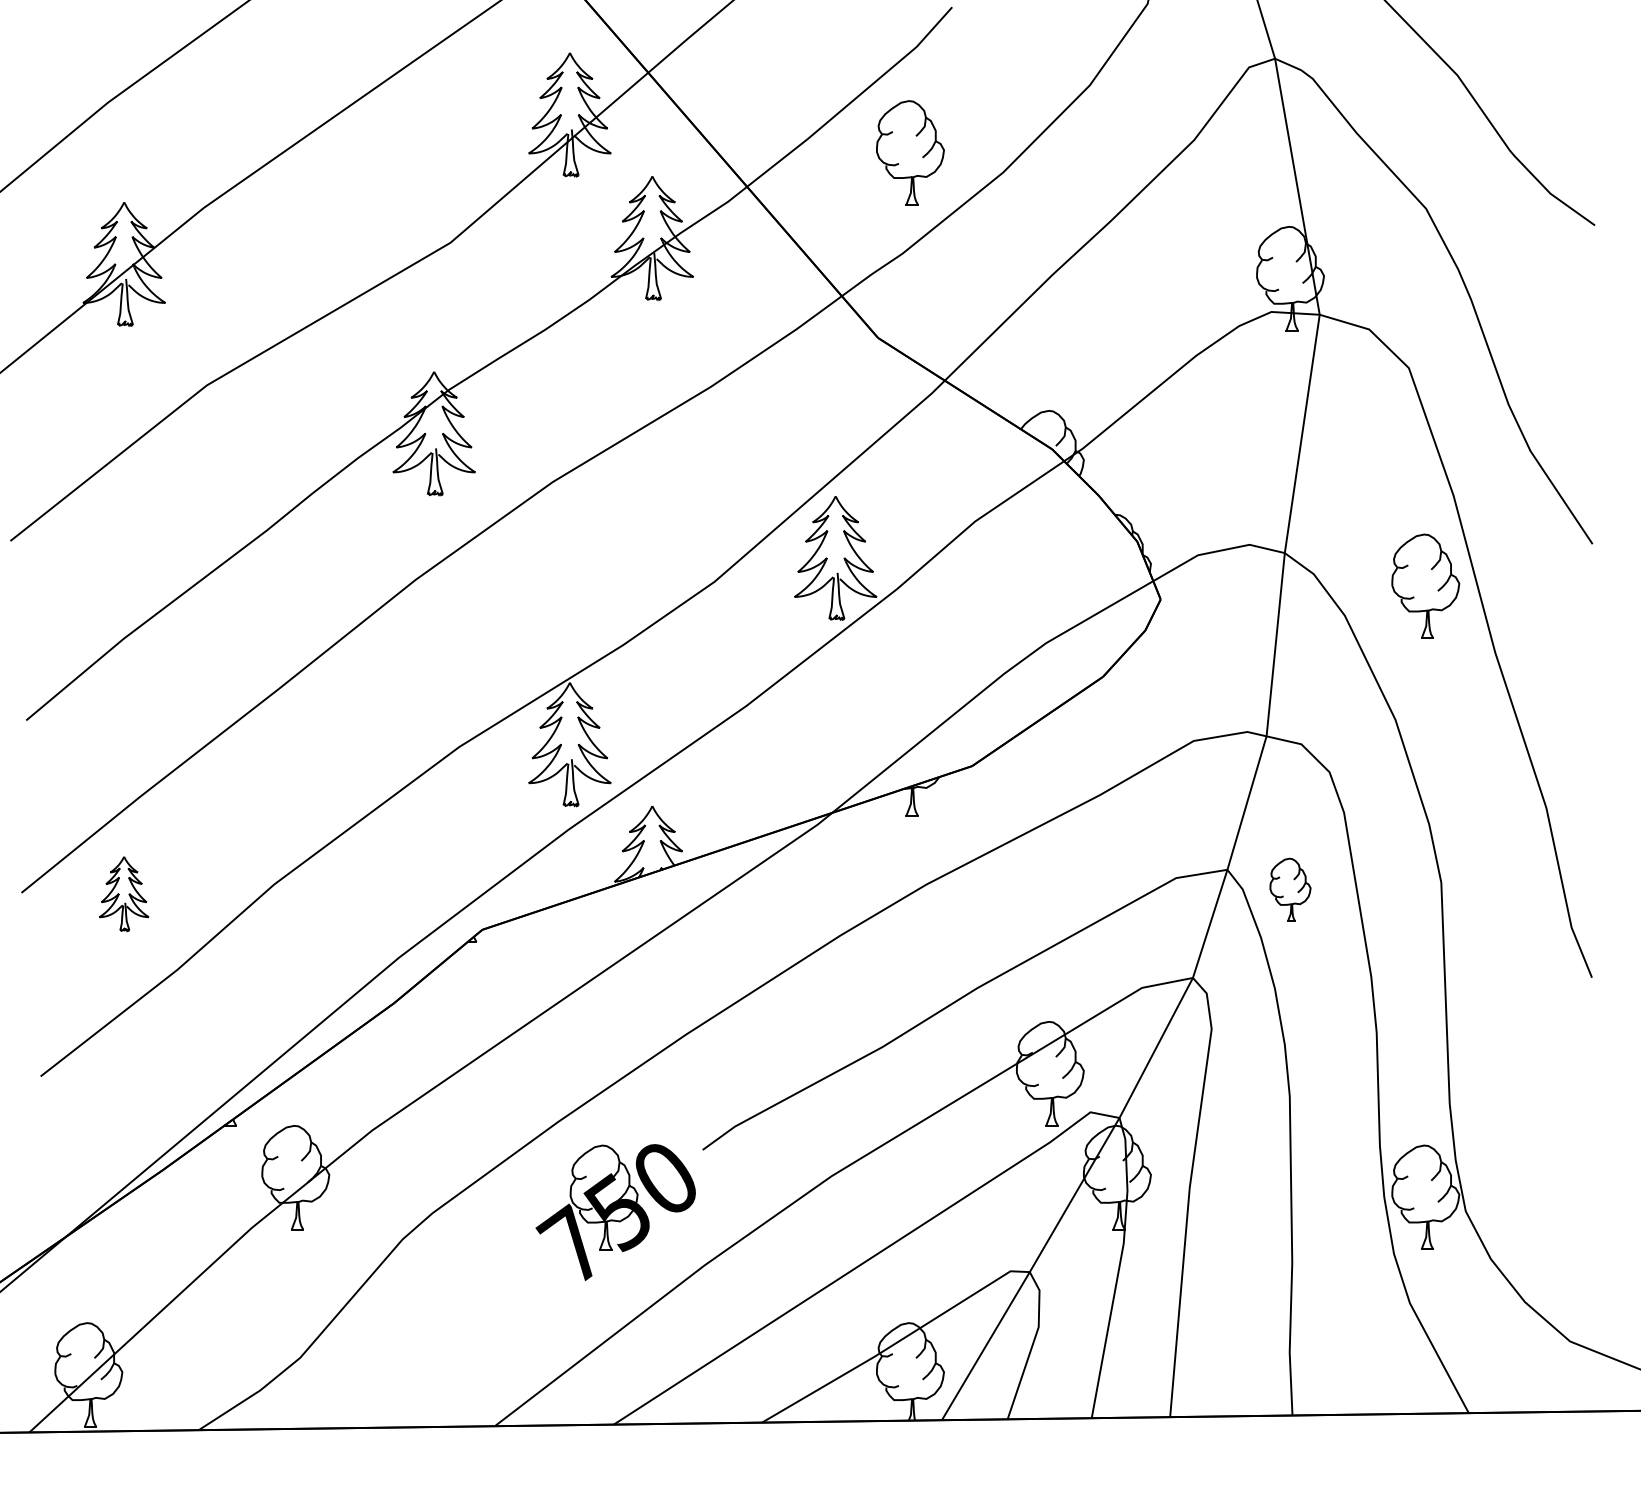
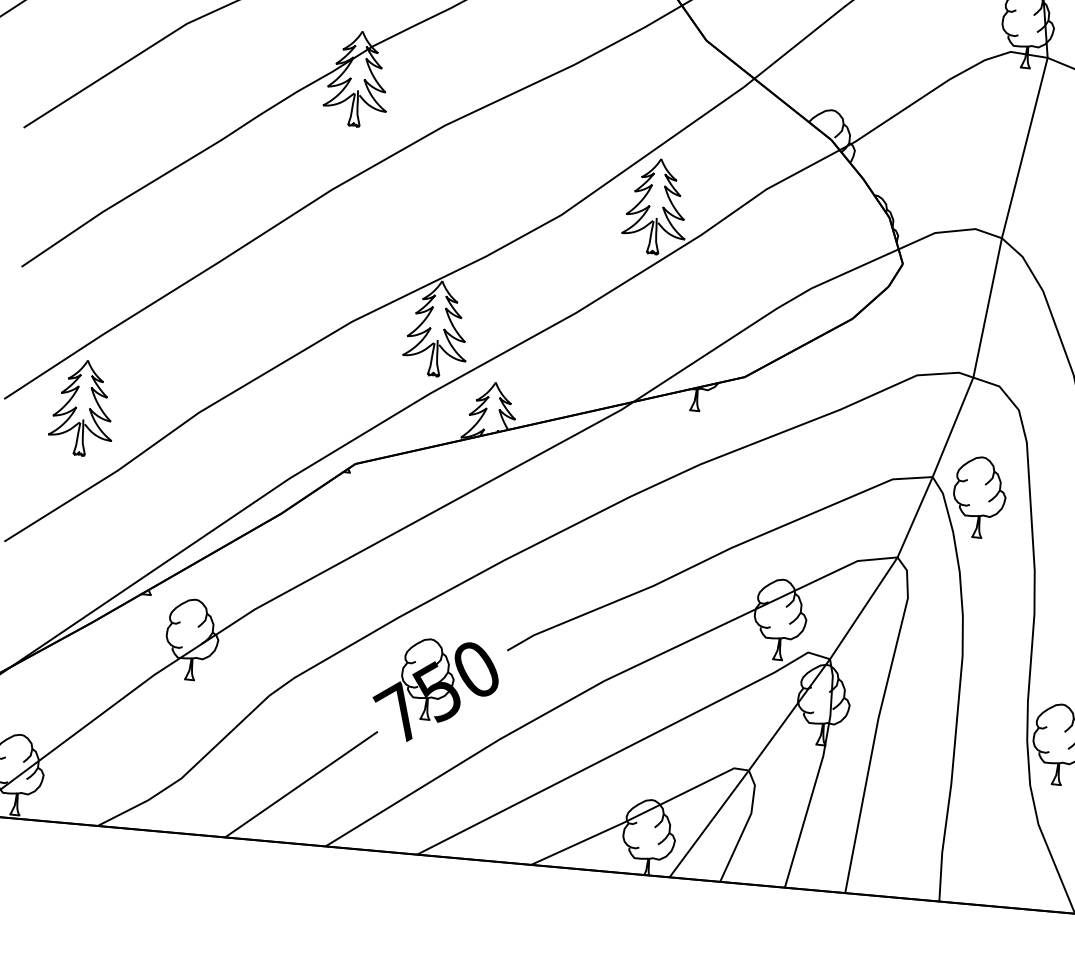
part: (1290, 889) -> (979, 497), size x1.67
part: (123, 893) -> (82, 407), size x1.67
line: (454, 1349) -> (300, 784), added

